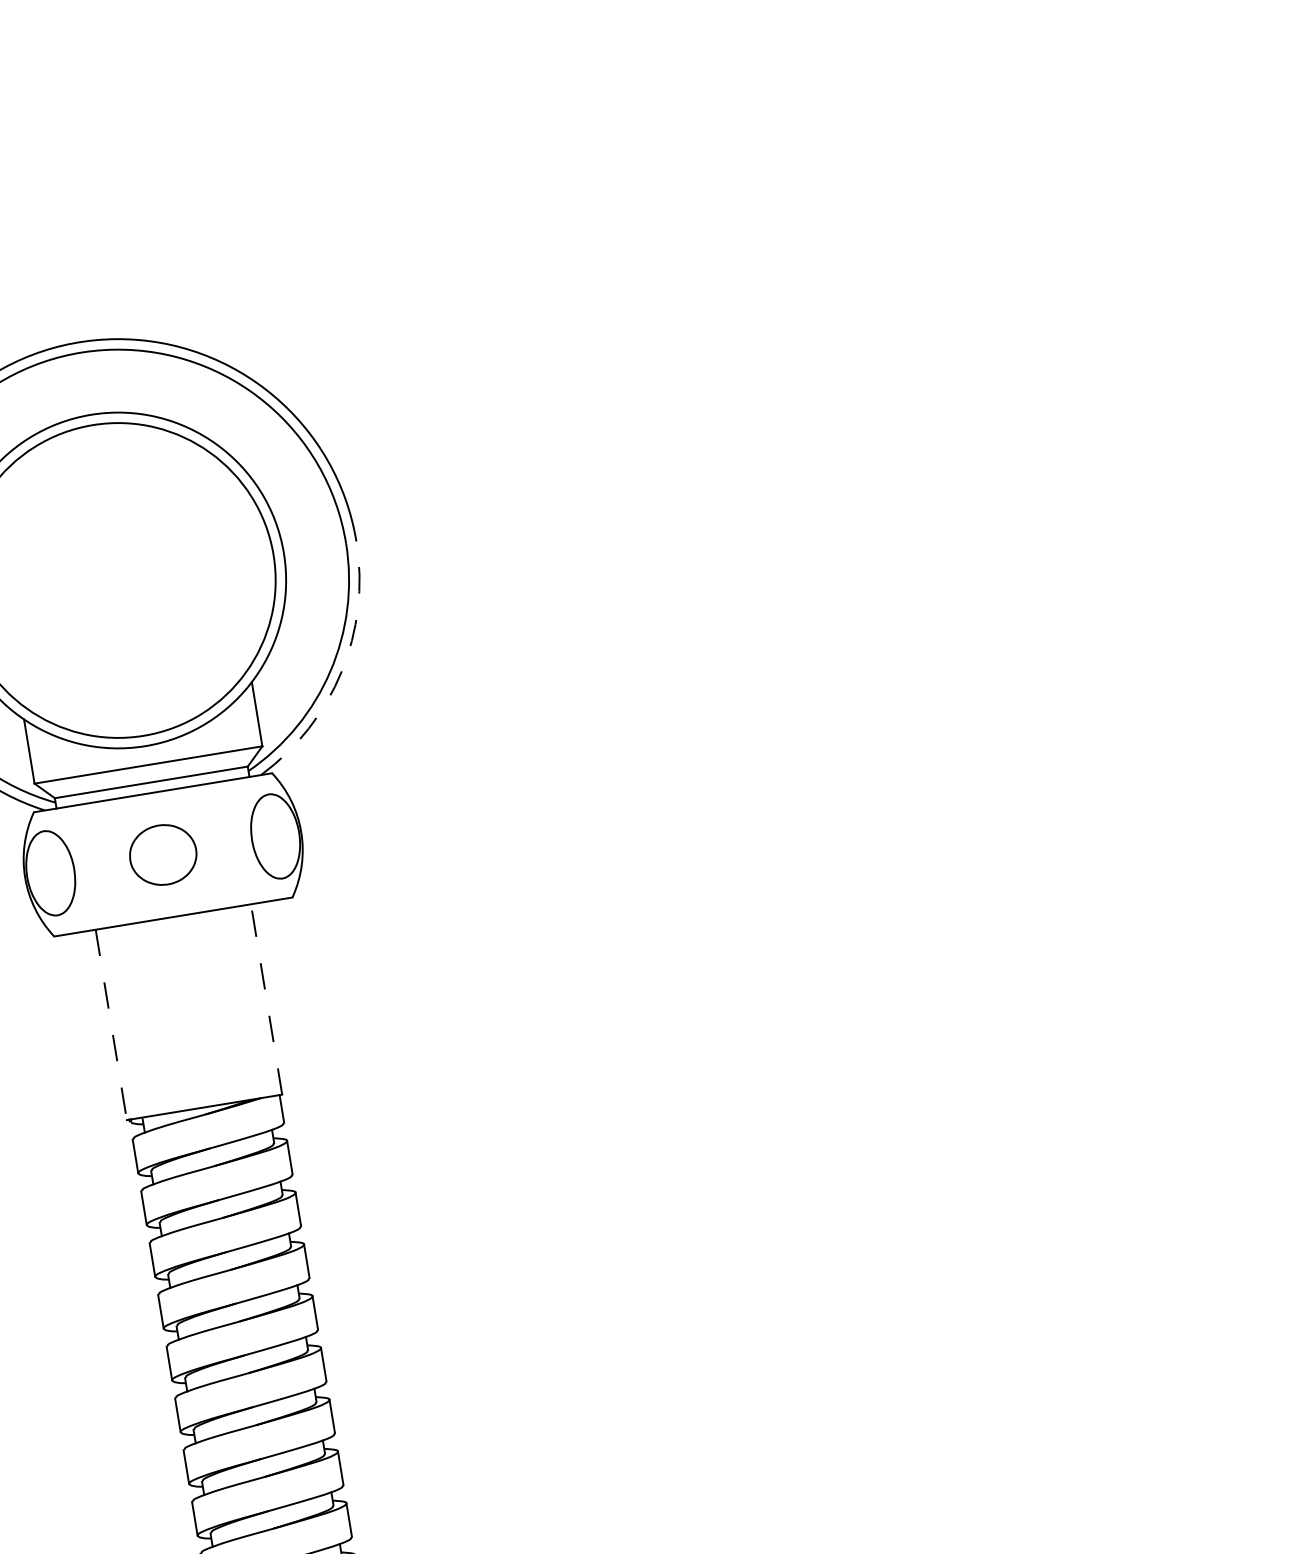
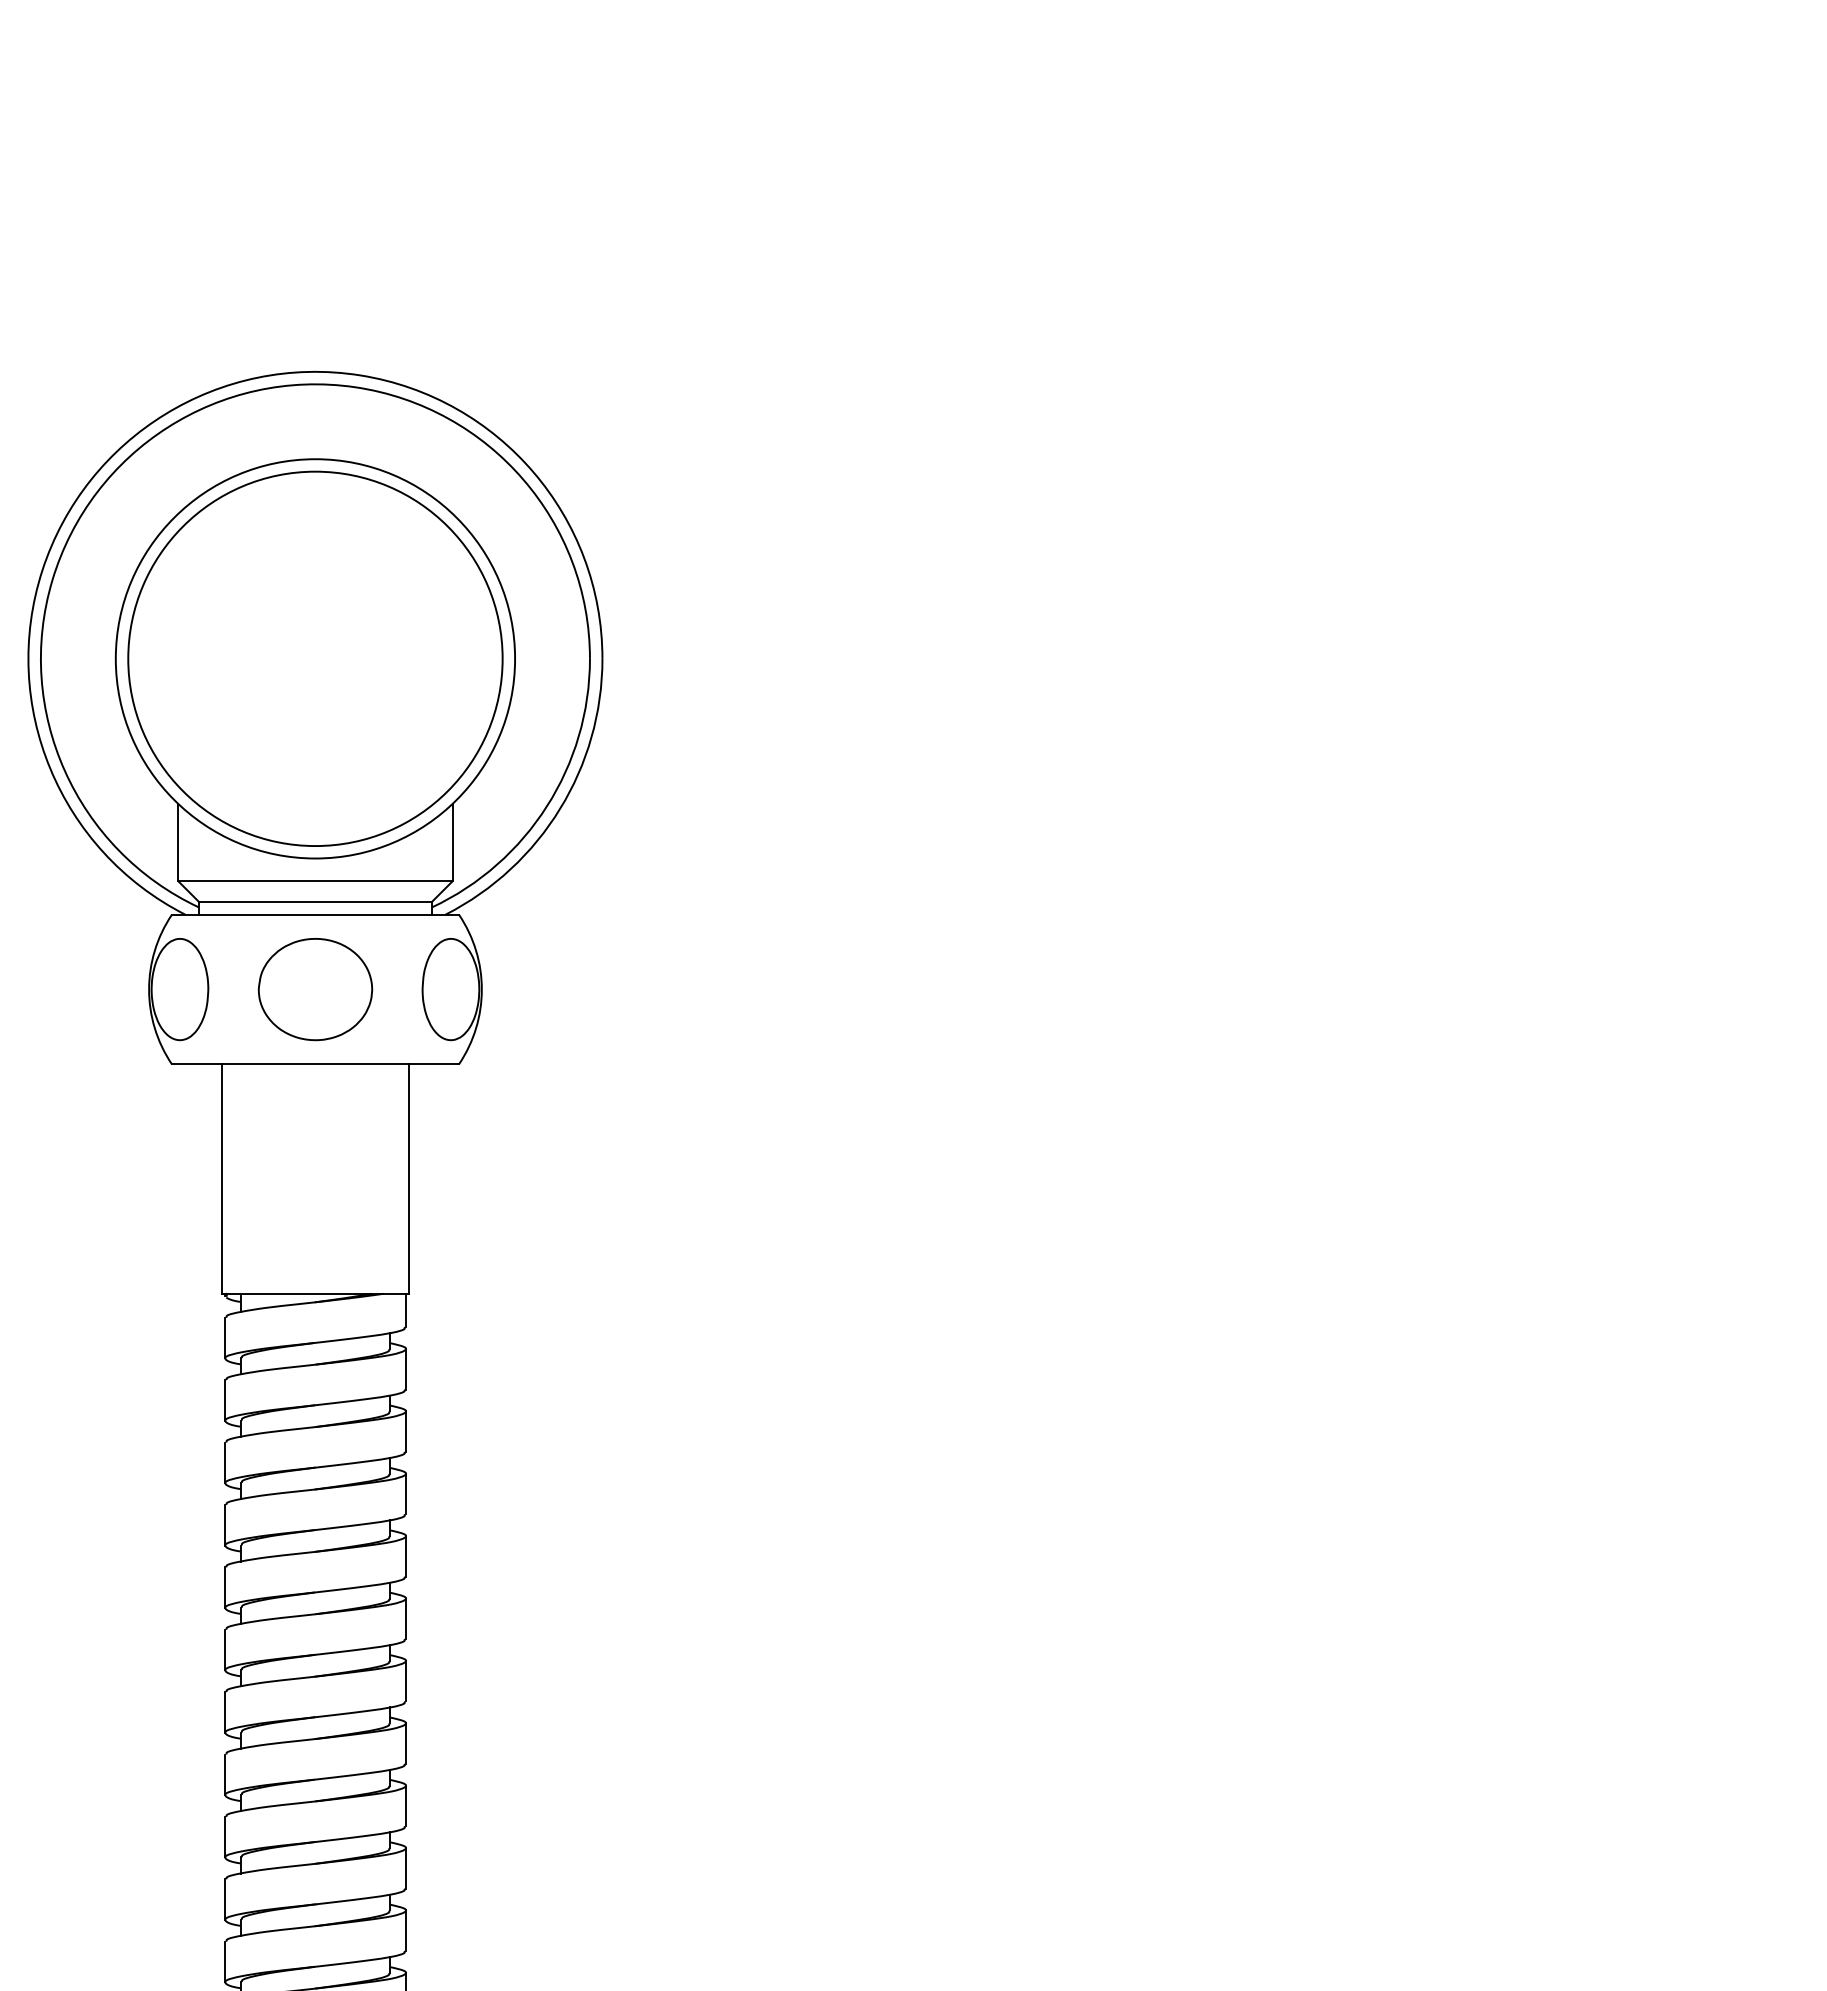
arc: (341, 671) -> (560, 808), dashed -> solid
part: (163, 854) -> (315, 989), size x1.43
line: (267, 999) -> (409, 1179), dashed -> solid
line: (111, 1025) -> (221, 1179), dashed -> solid

